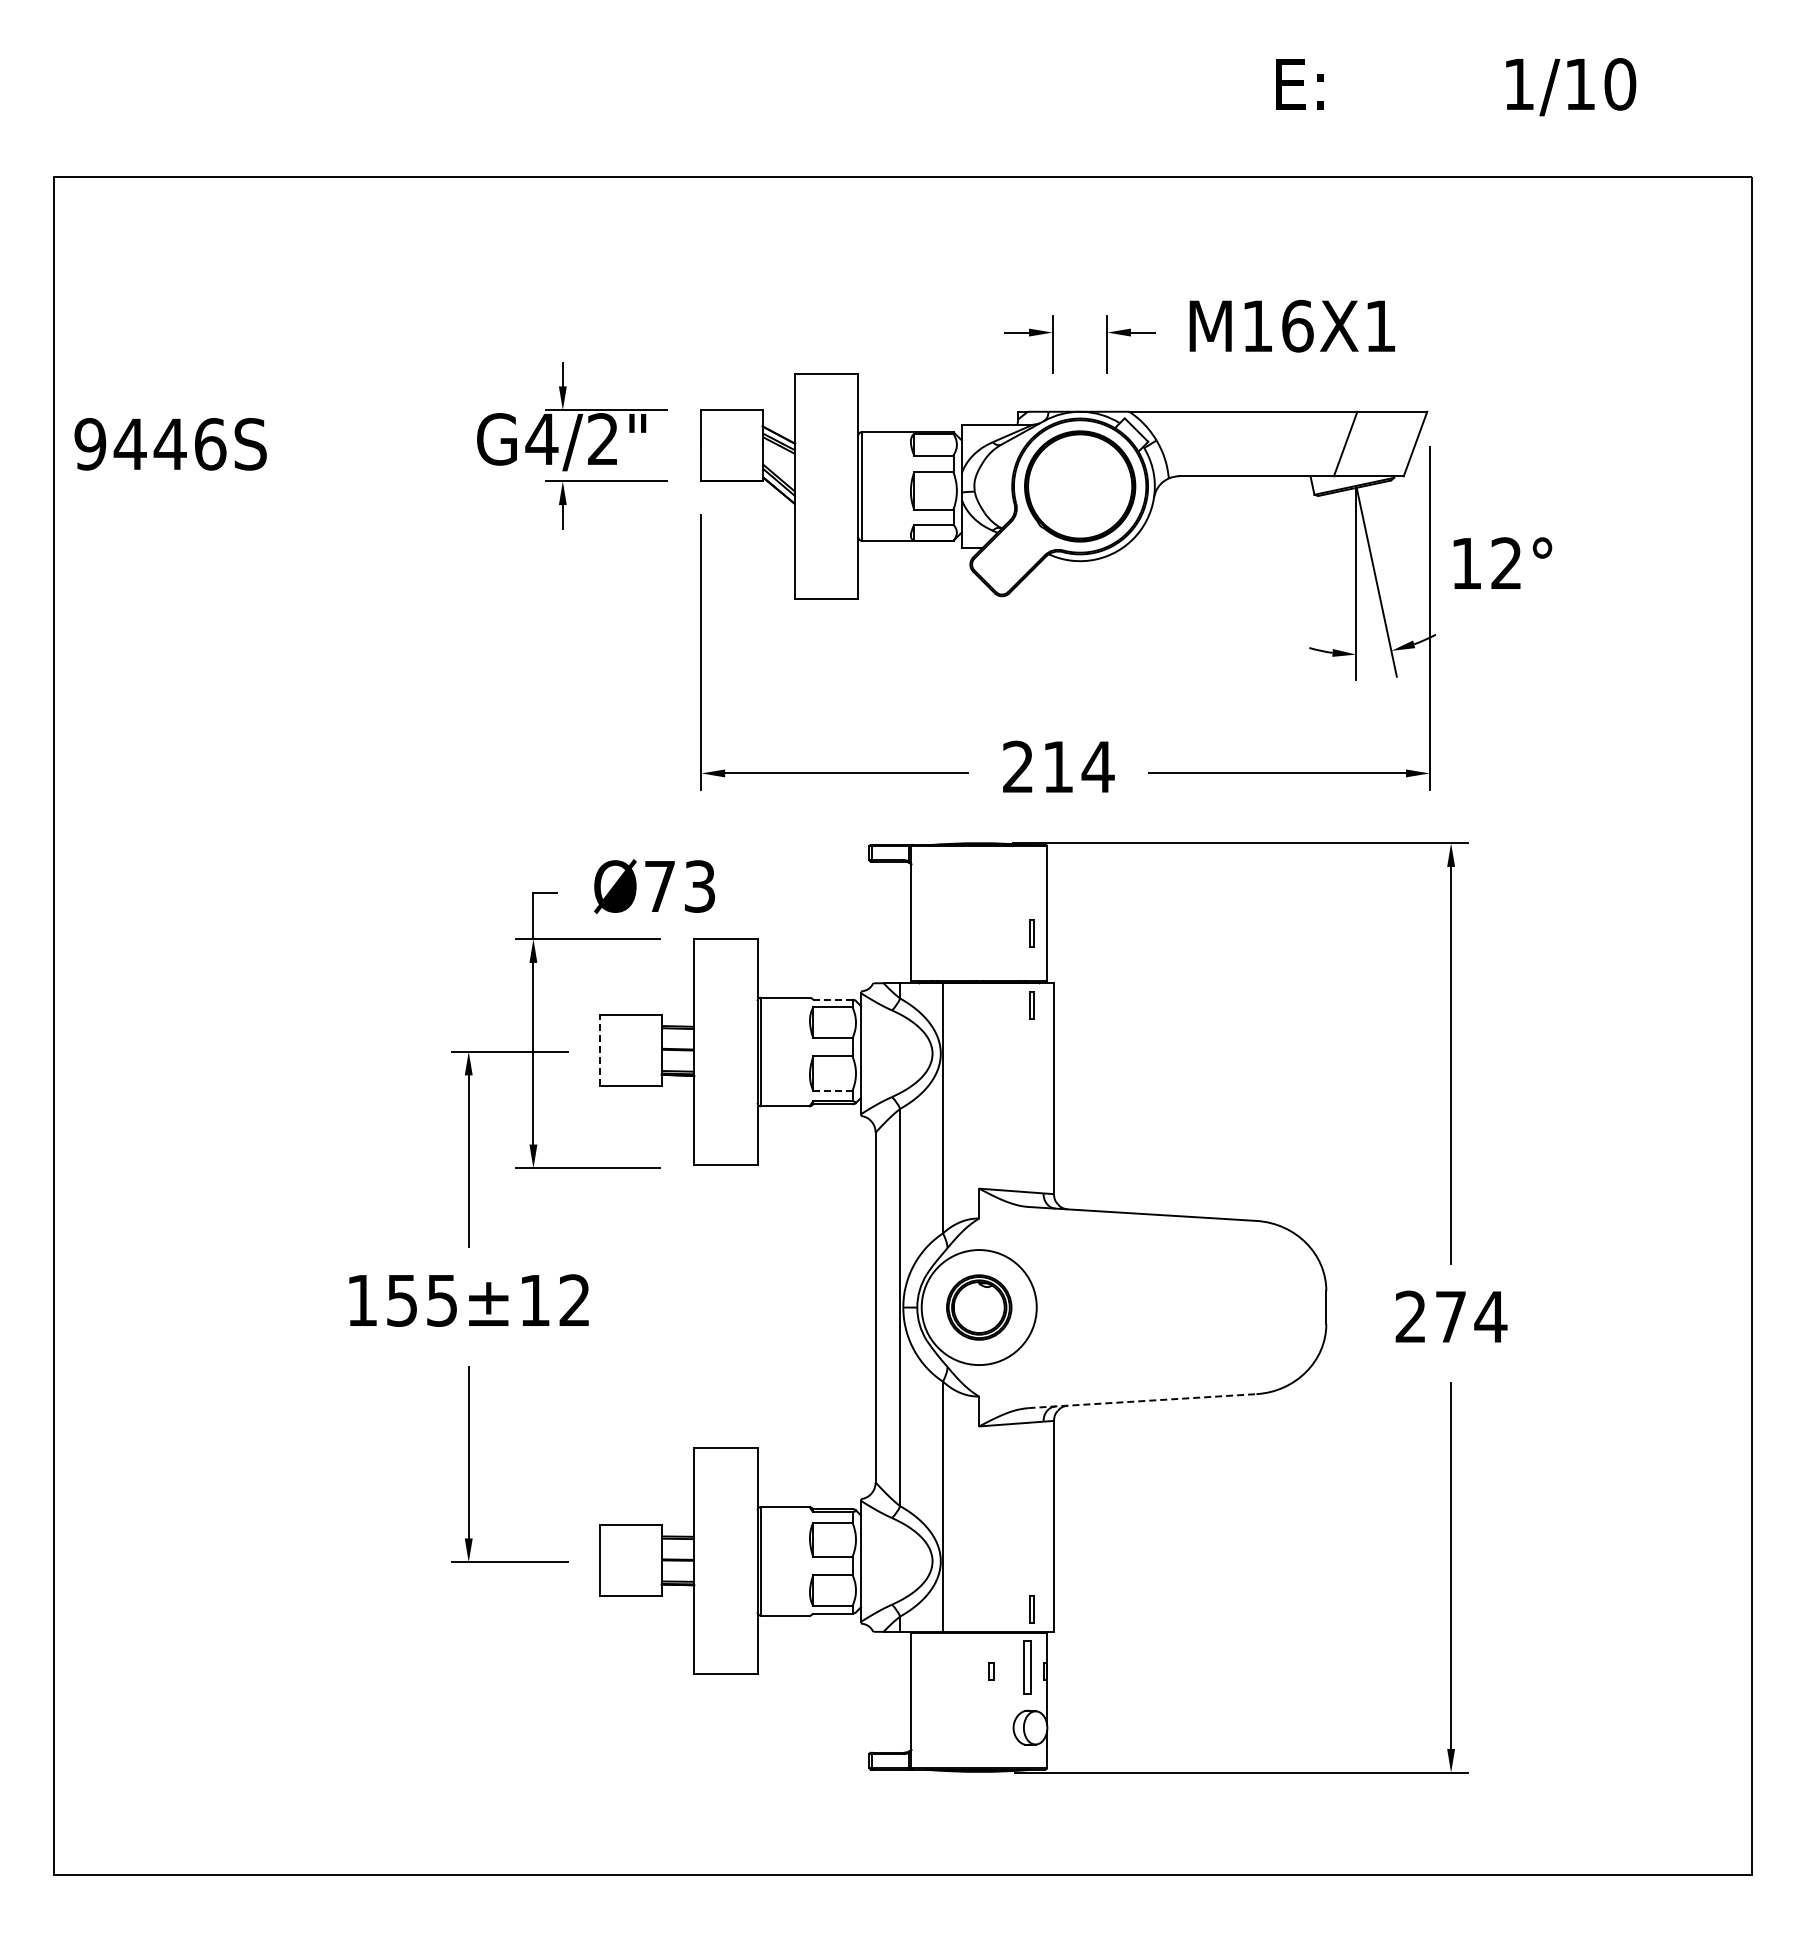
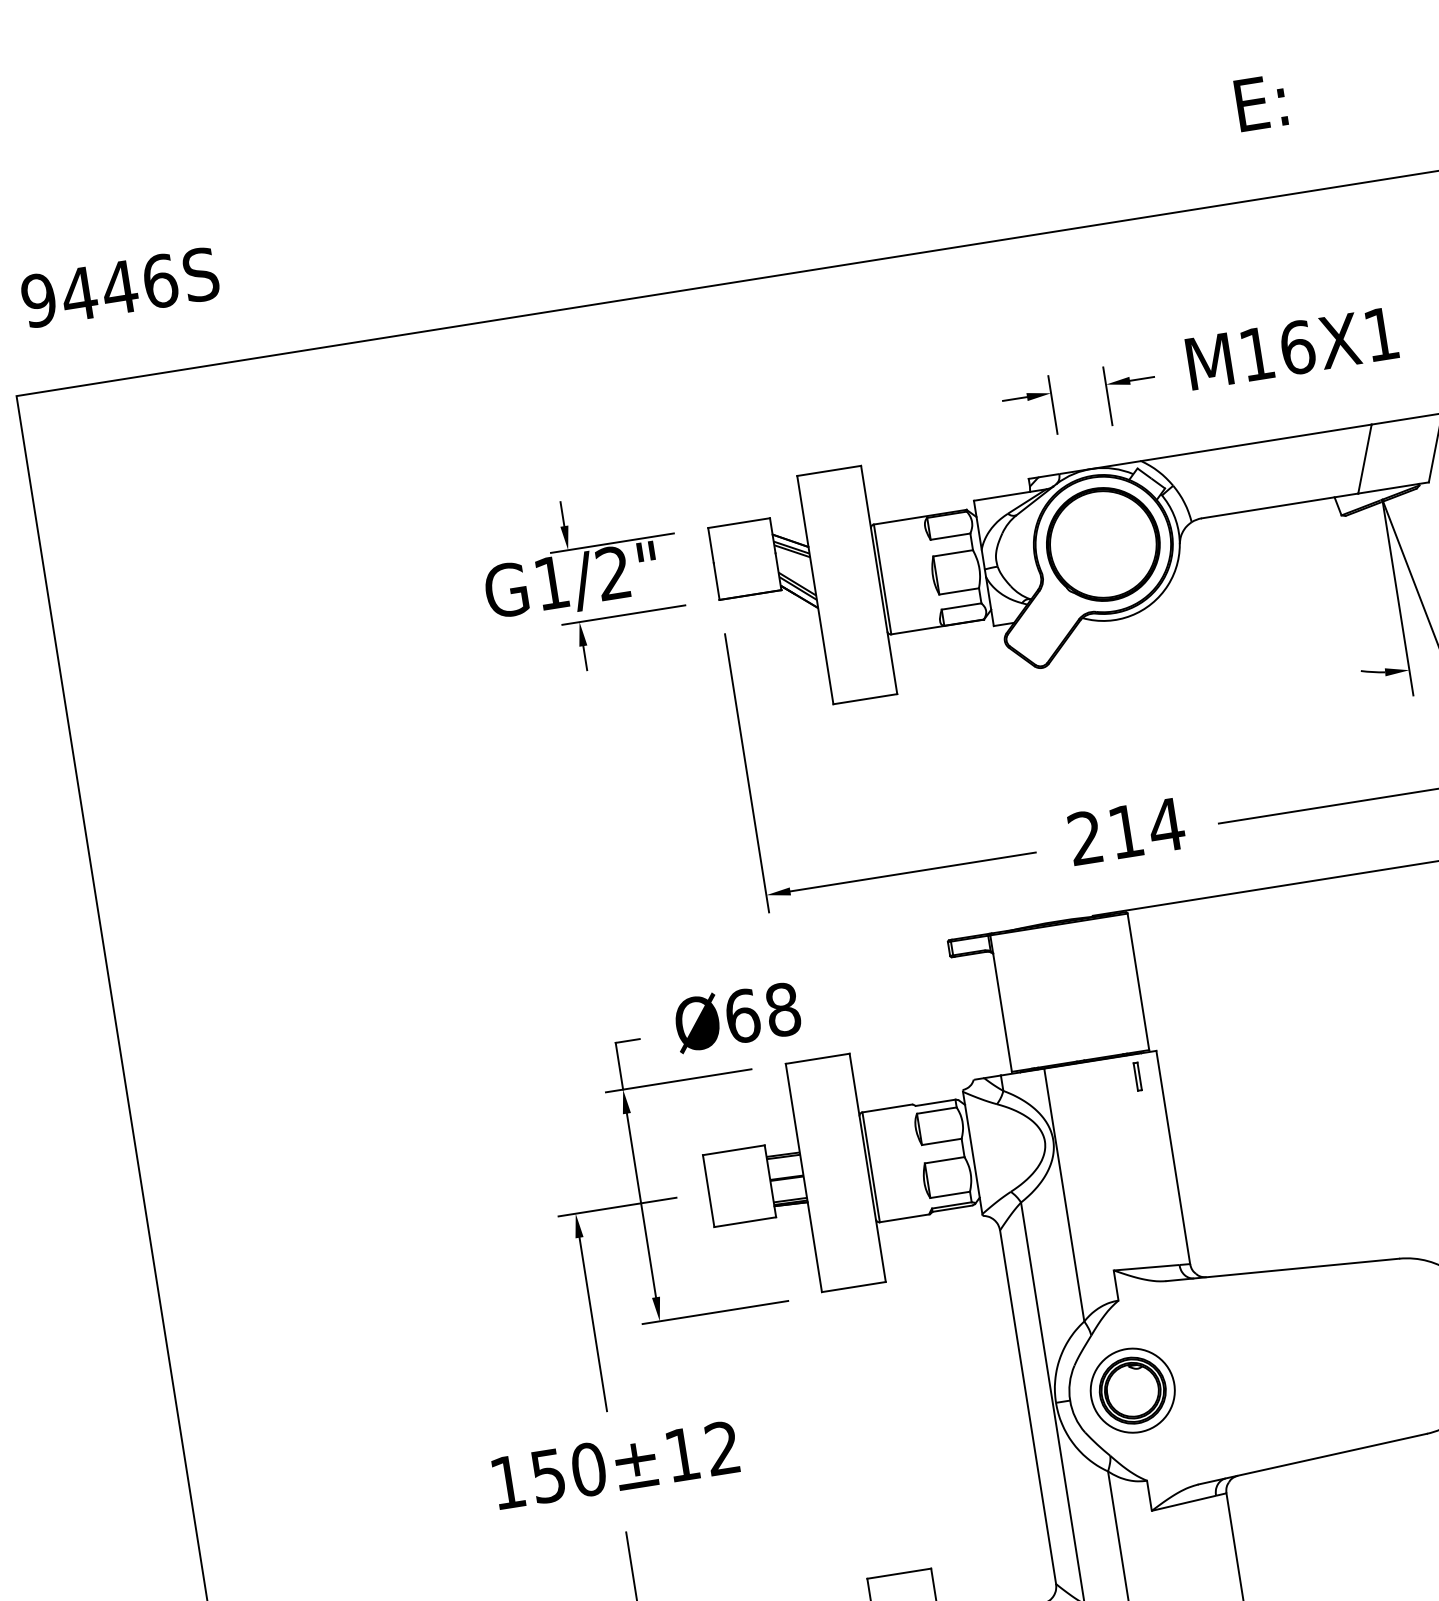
text: (541, 439) -> (551, 583), G4/2" -> G1/2"
text: (170, 444) -> (120, 287), moved
text: (679, 886) -> (762, 1013), Ø73 -> Ø68
part: (1031, 933) -> (1125, 1004), removed
line: (832, 999) -> (935, 1102), dashed -> solid
line: (600, 1050) -> (708, 1191), dashed -> solid
line: (832, 1090) -> (949, 1194), dashed -> solid
text: (442, 1300) -> (589, 1469), 155±12 -> 150±12
circle: (979, 1307) -> (1133, 1390), size x0.71
line: (1142, 1401) -> (1312, 1459), dashed -> solid

